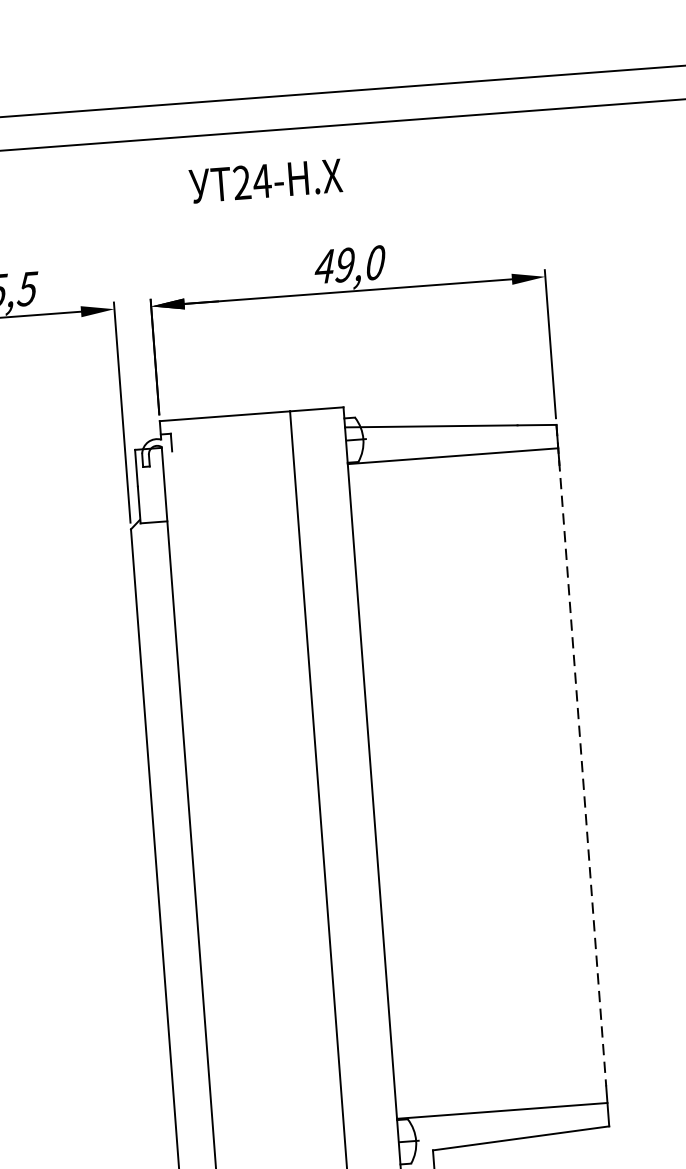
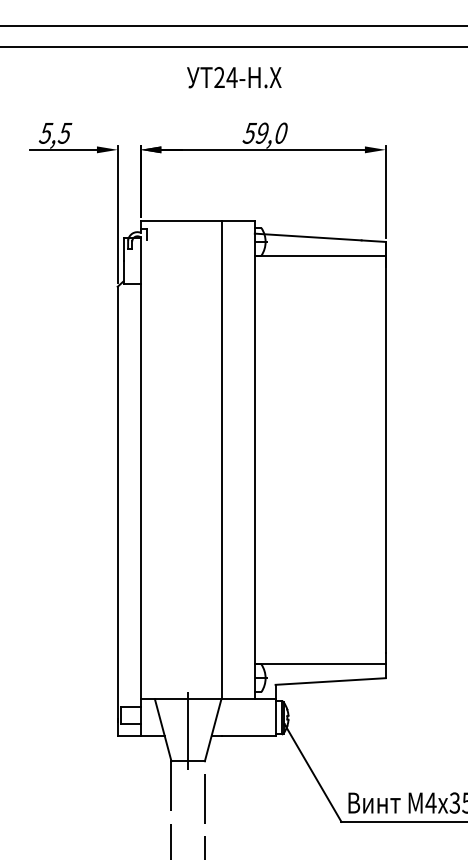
text: (266, 180) -> (234, 77), moved
text: (324, 266) -> (249, 133), 49,0 -> 59,0
line: (581, 755) -> (385, 447), dashed -> solid

